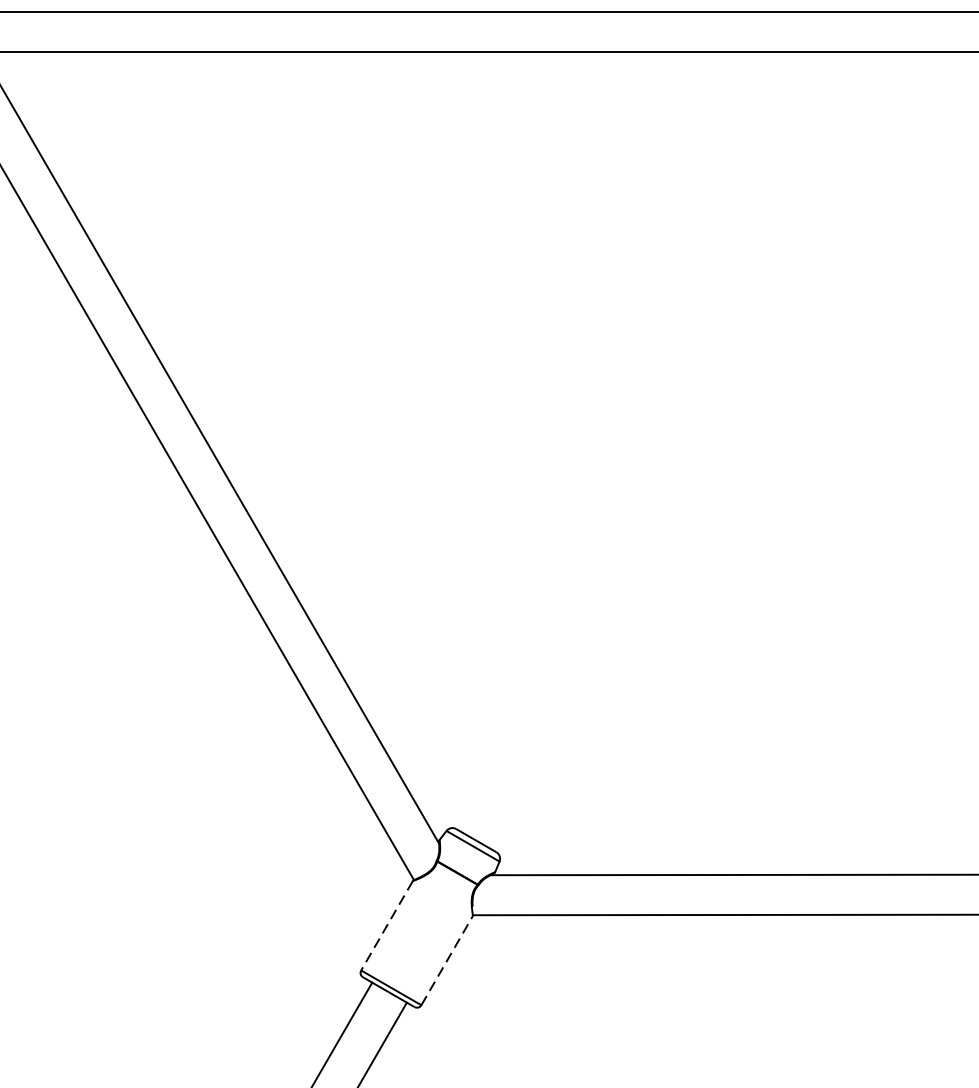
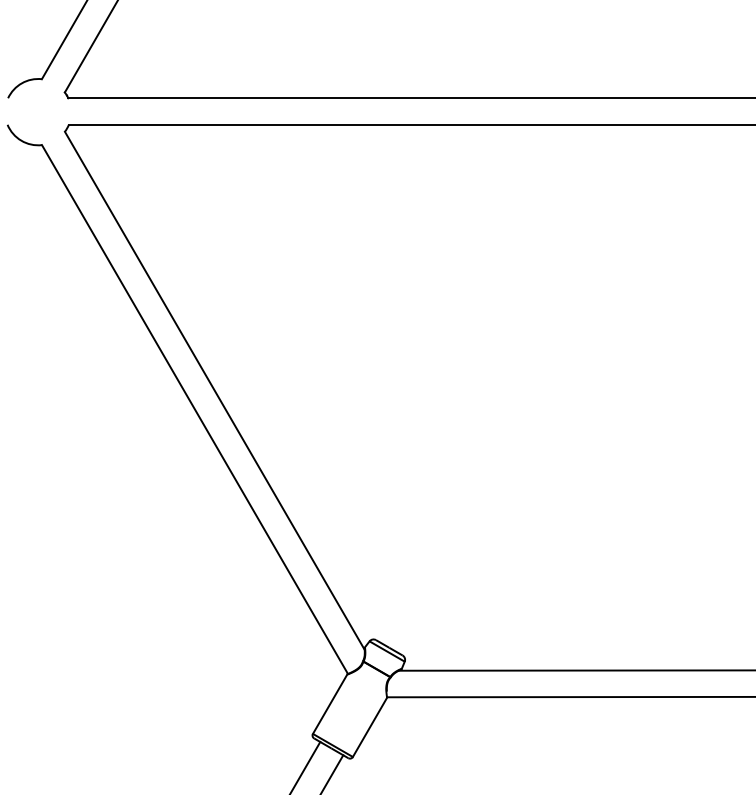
line: (386, 926) -> (329, 704), dashed -> solid
line: (447, 959) -> (370, 726), dashed -> solid

